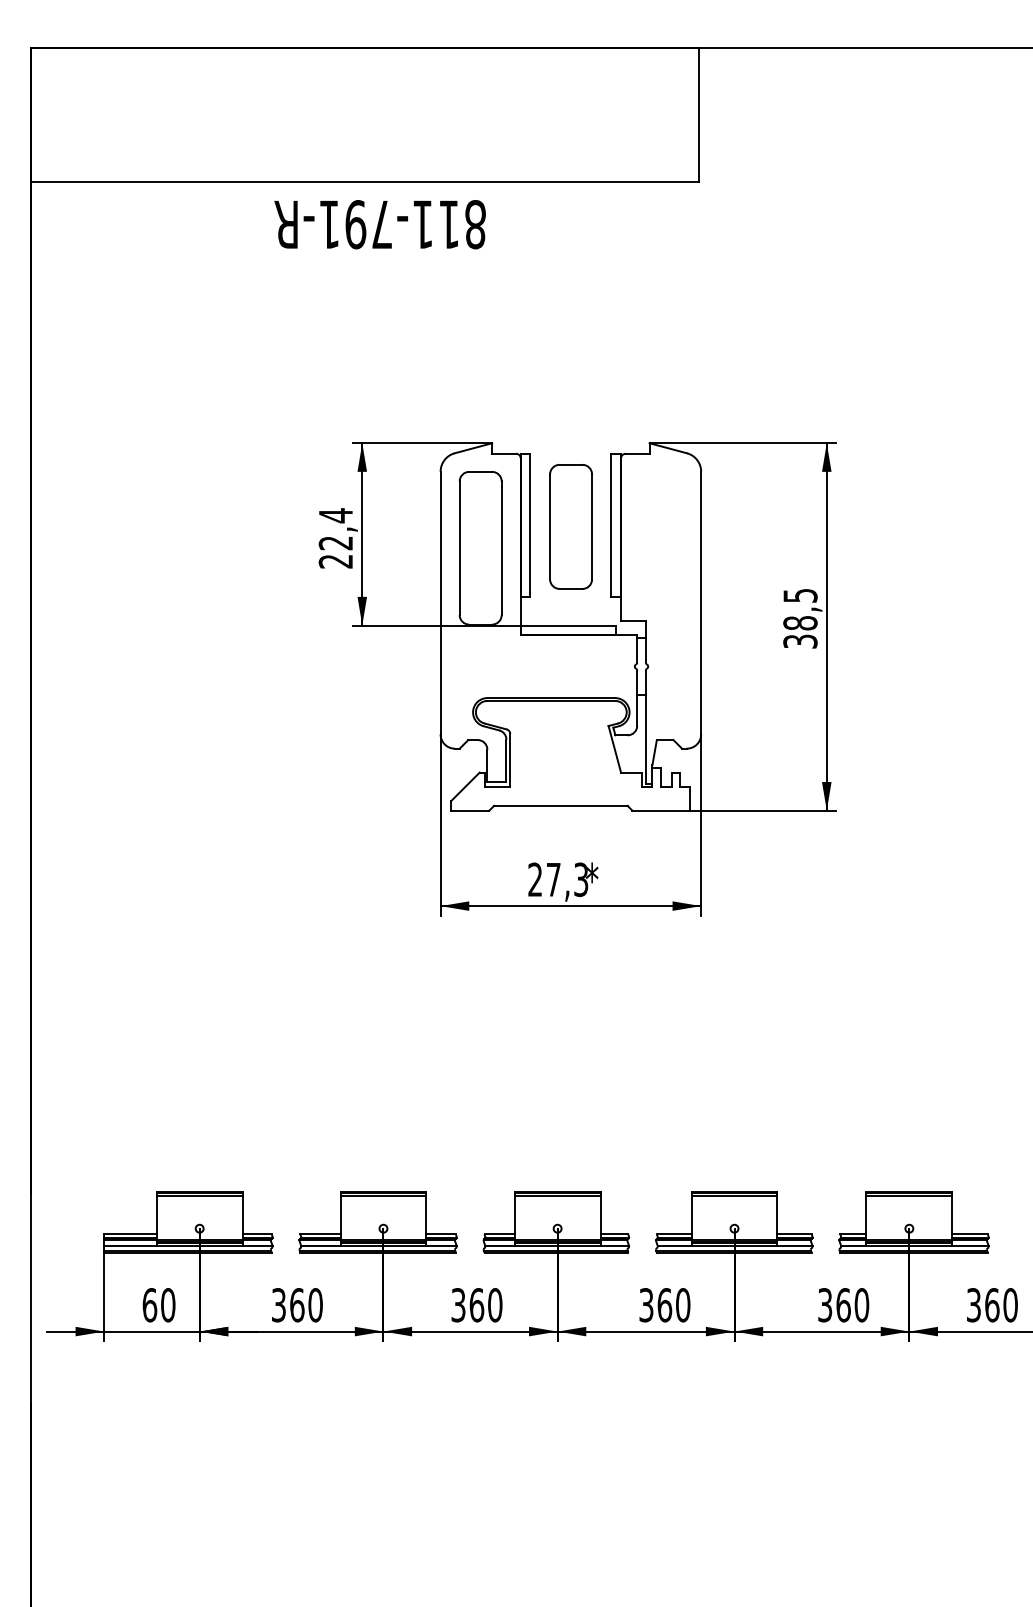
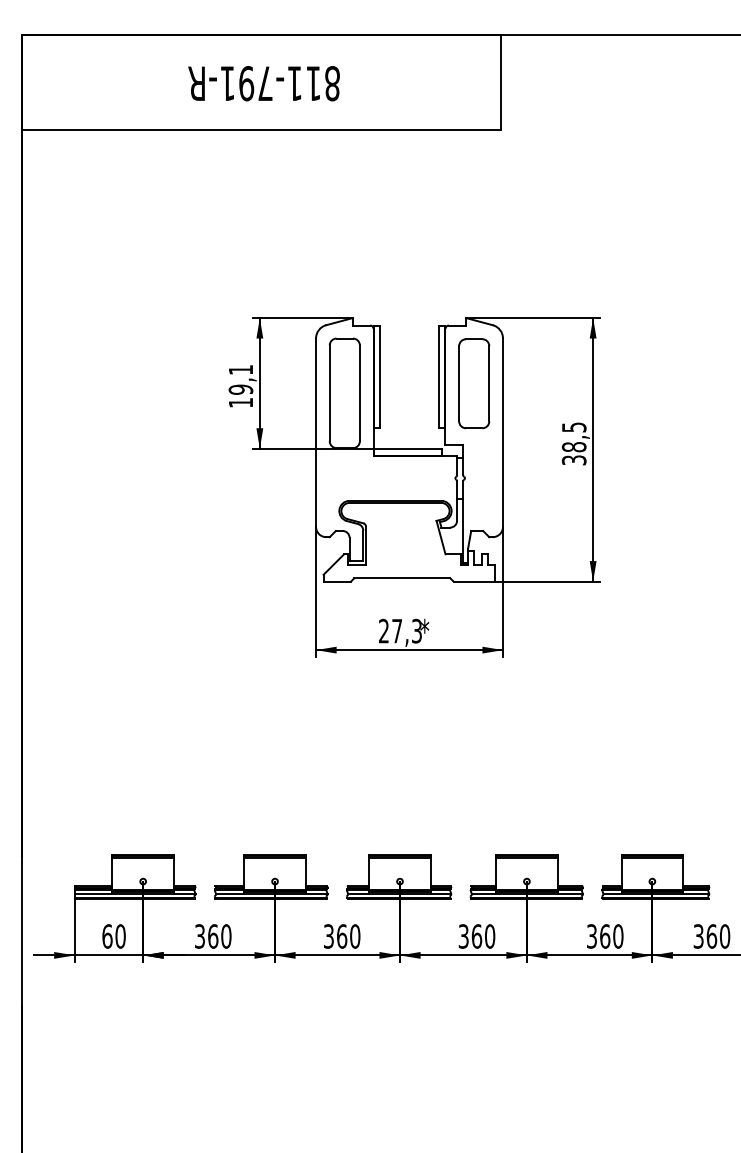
text: (379, 224) -> (263, 83), moved
part: (570, 526) -> (473, 383), moved
text: (335, 538) -> (240, 386), 22,4 -> 19,1

